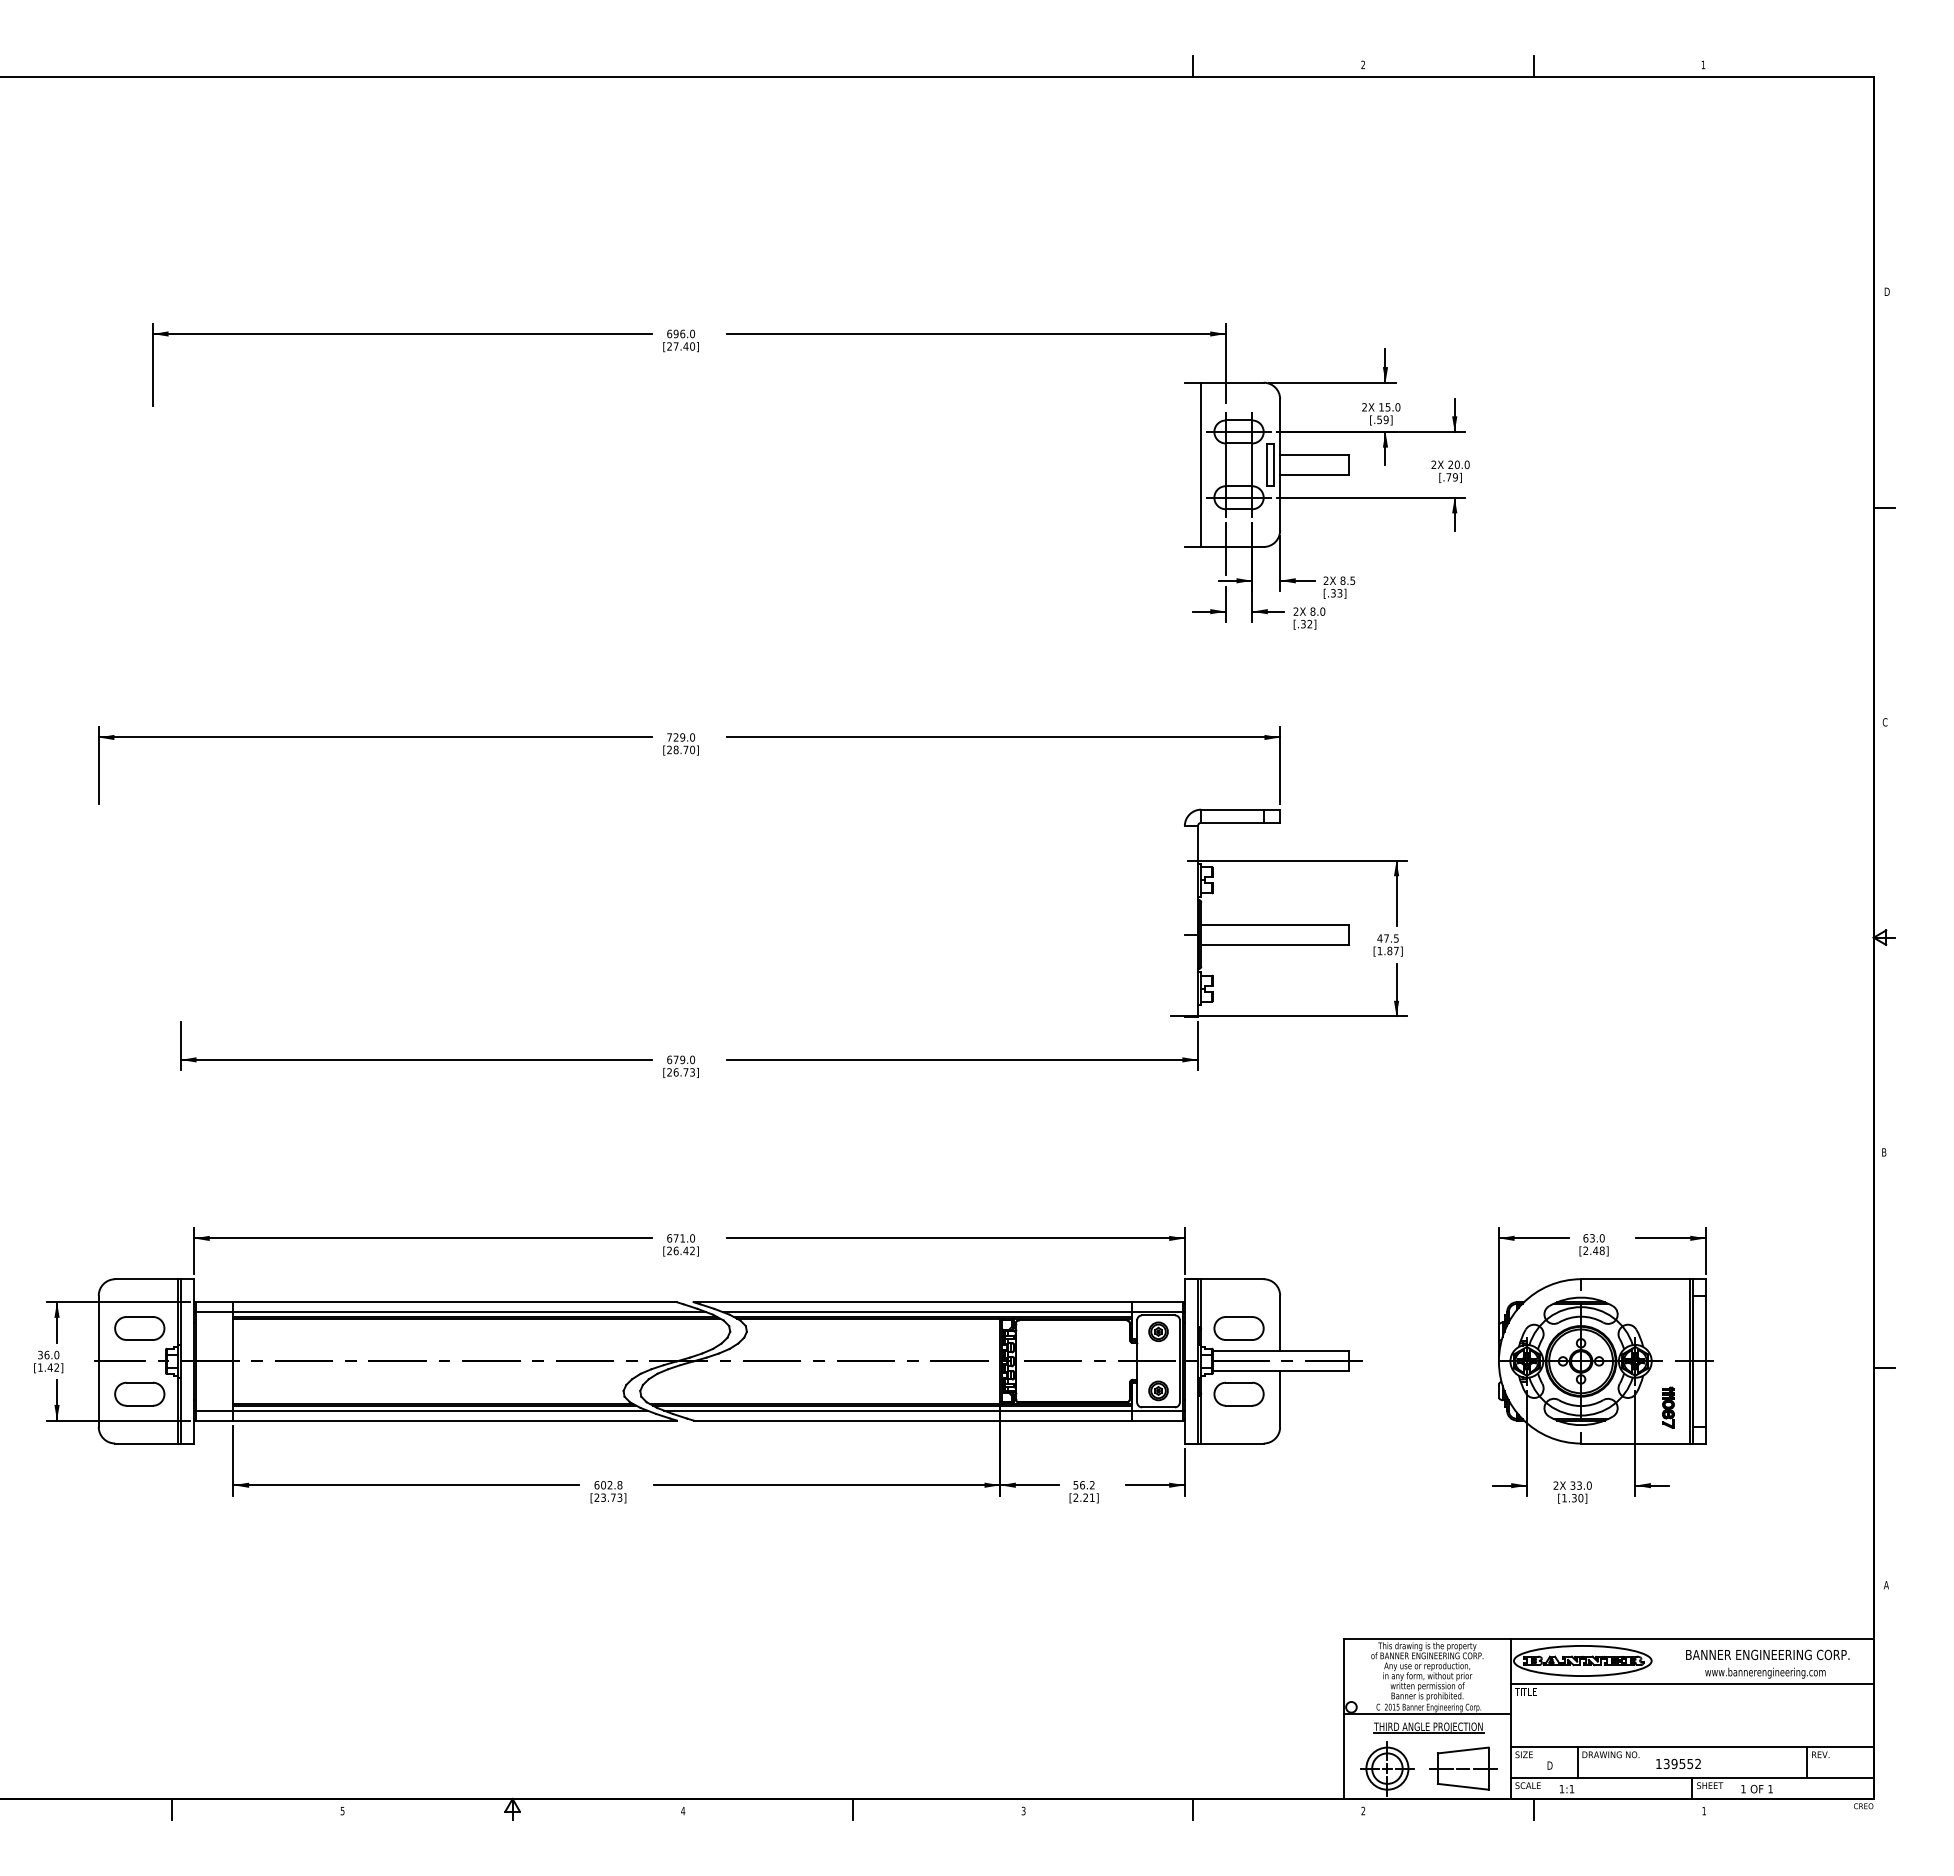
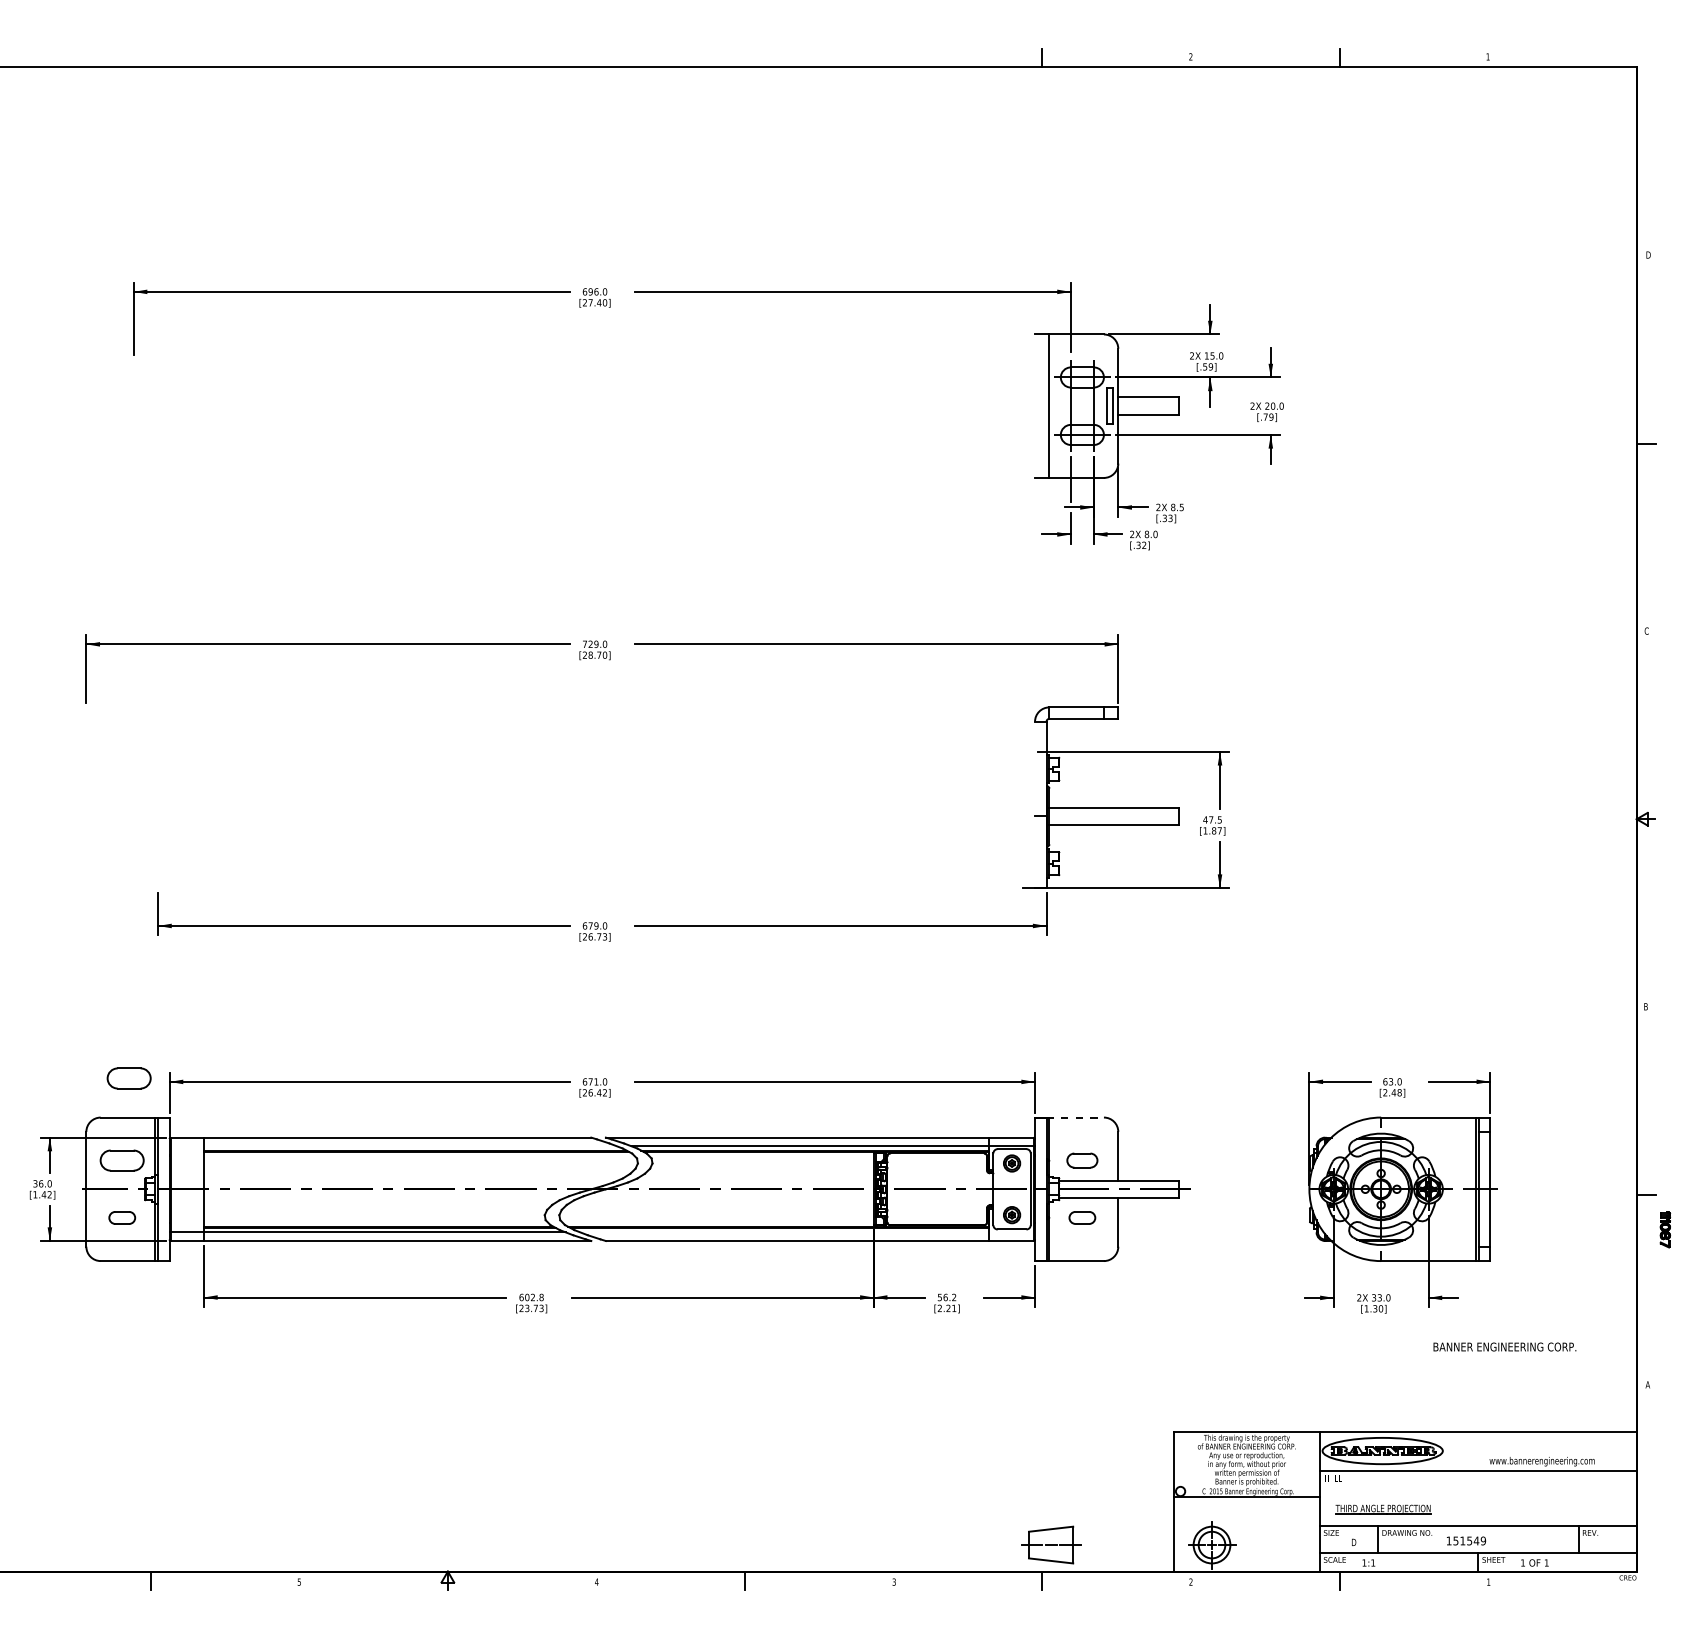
part: (147, 1234) -> (128, 1078), added
line: (1230, 1279) -> (1074, 1117), solid -> dashed
line: (450, 1312) -> (393, 1146), removed
part: (1238, 1328) -> (1081, 1160), size x0.7
part: (139, 1393) -> (121, 1217), size x0.6
part: (1238, 1393) -> (1081, 1217), size x0.6
part: (1668, 1407) -> (1665, 1229), moved
line: (924, 1410) -> (807, 1232), removed
text: (1767, 1654) -> (1504, 1346), moved
part: (1428, 1727) -> (1383, 1509), moved
text: (1682, 1763) -> (1469, 1540), 139552 -> 151549
part: (1463, 1768) -> (1051, 1544), moved

